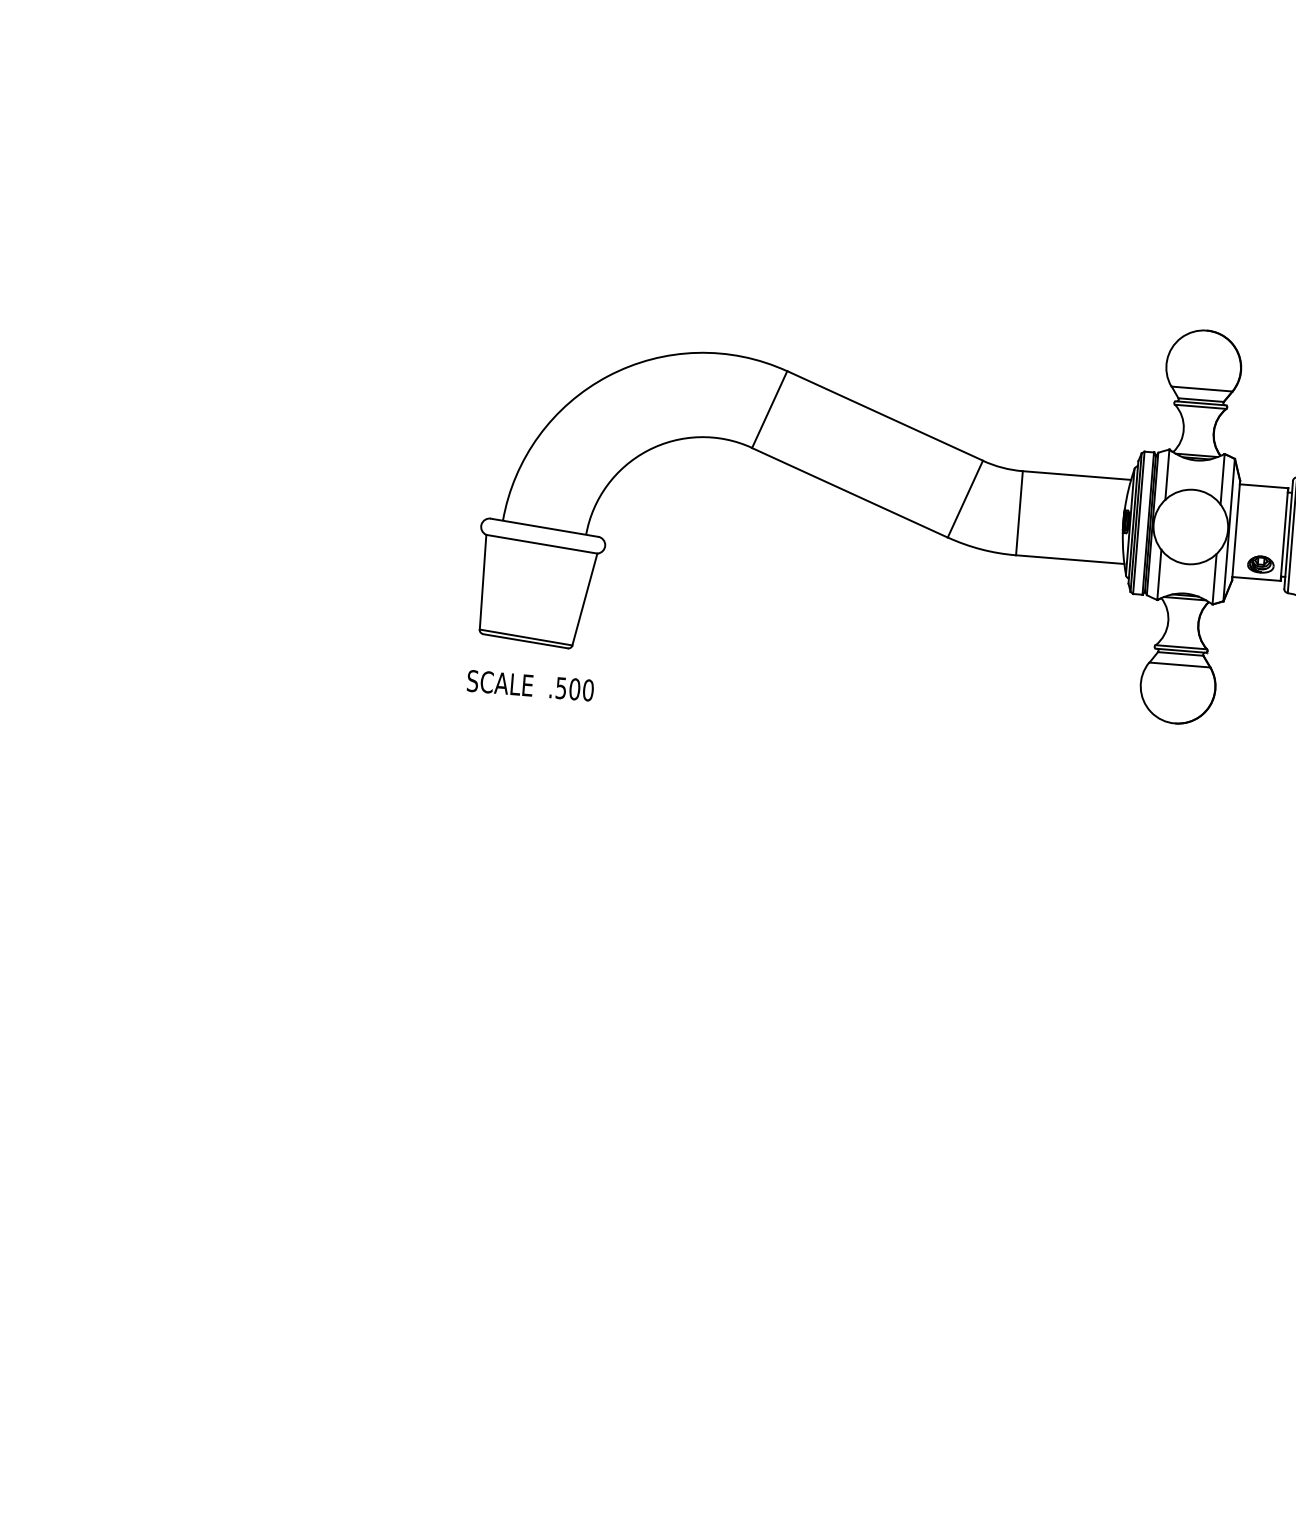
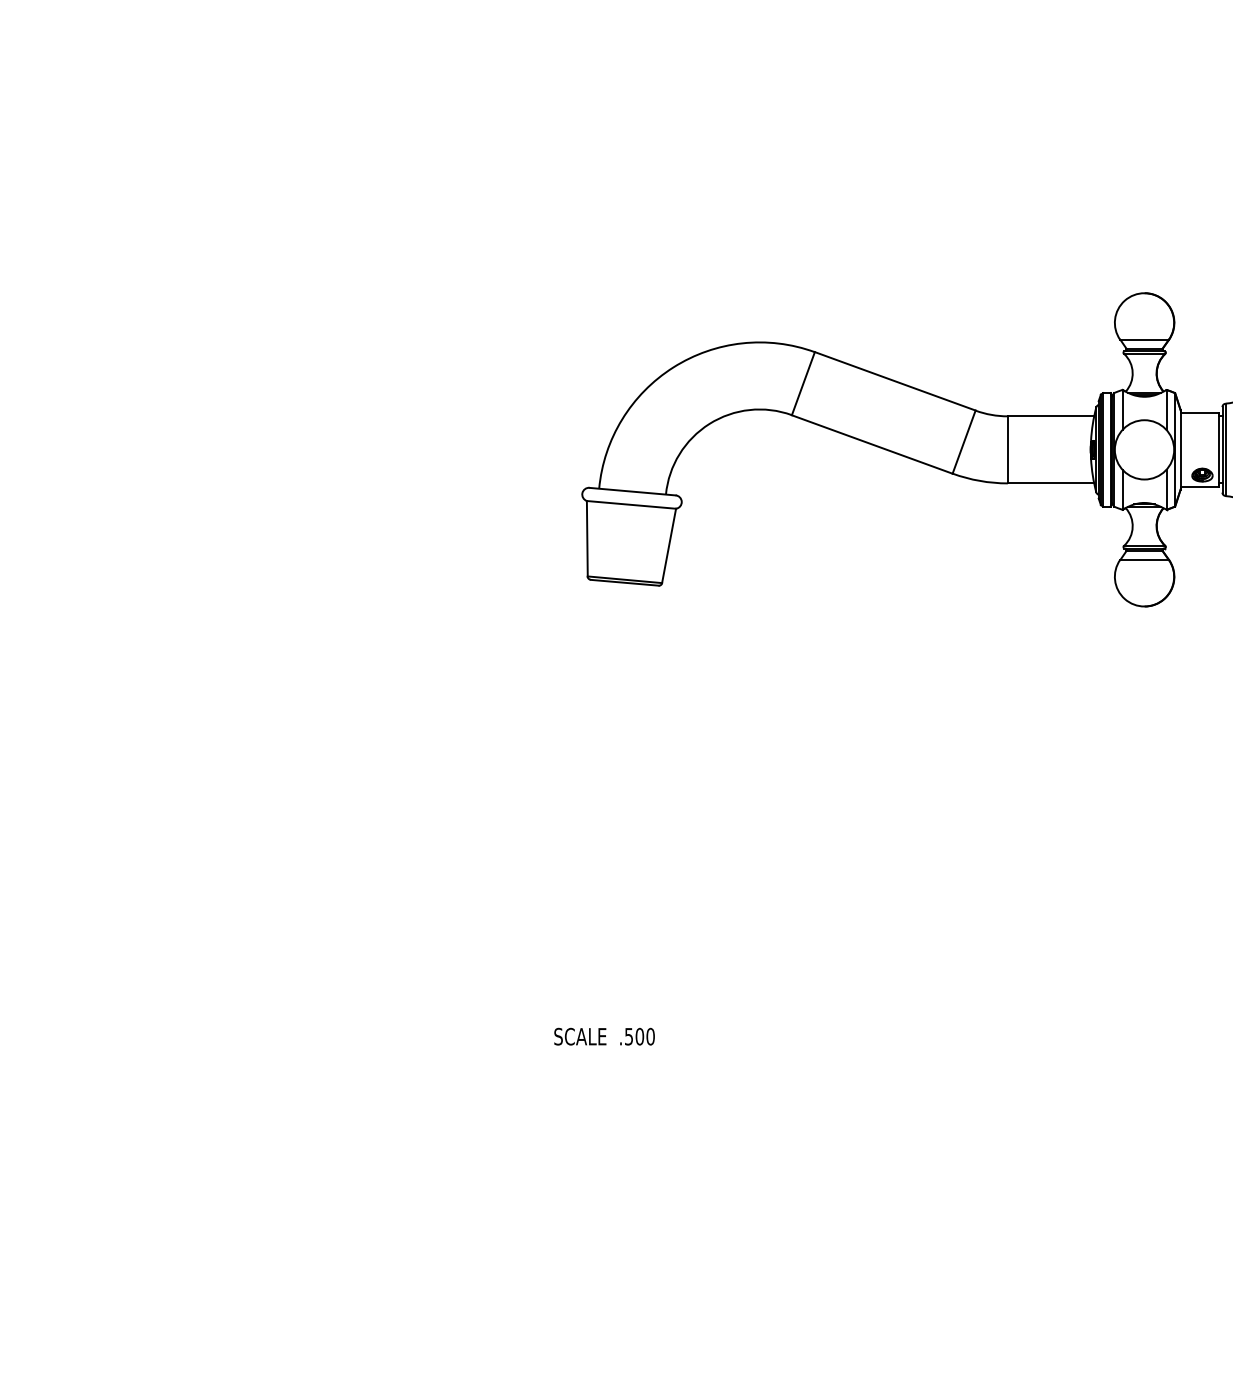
text: (530, 685) -> (604, 1036), moved

